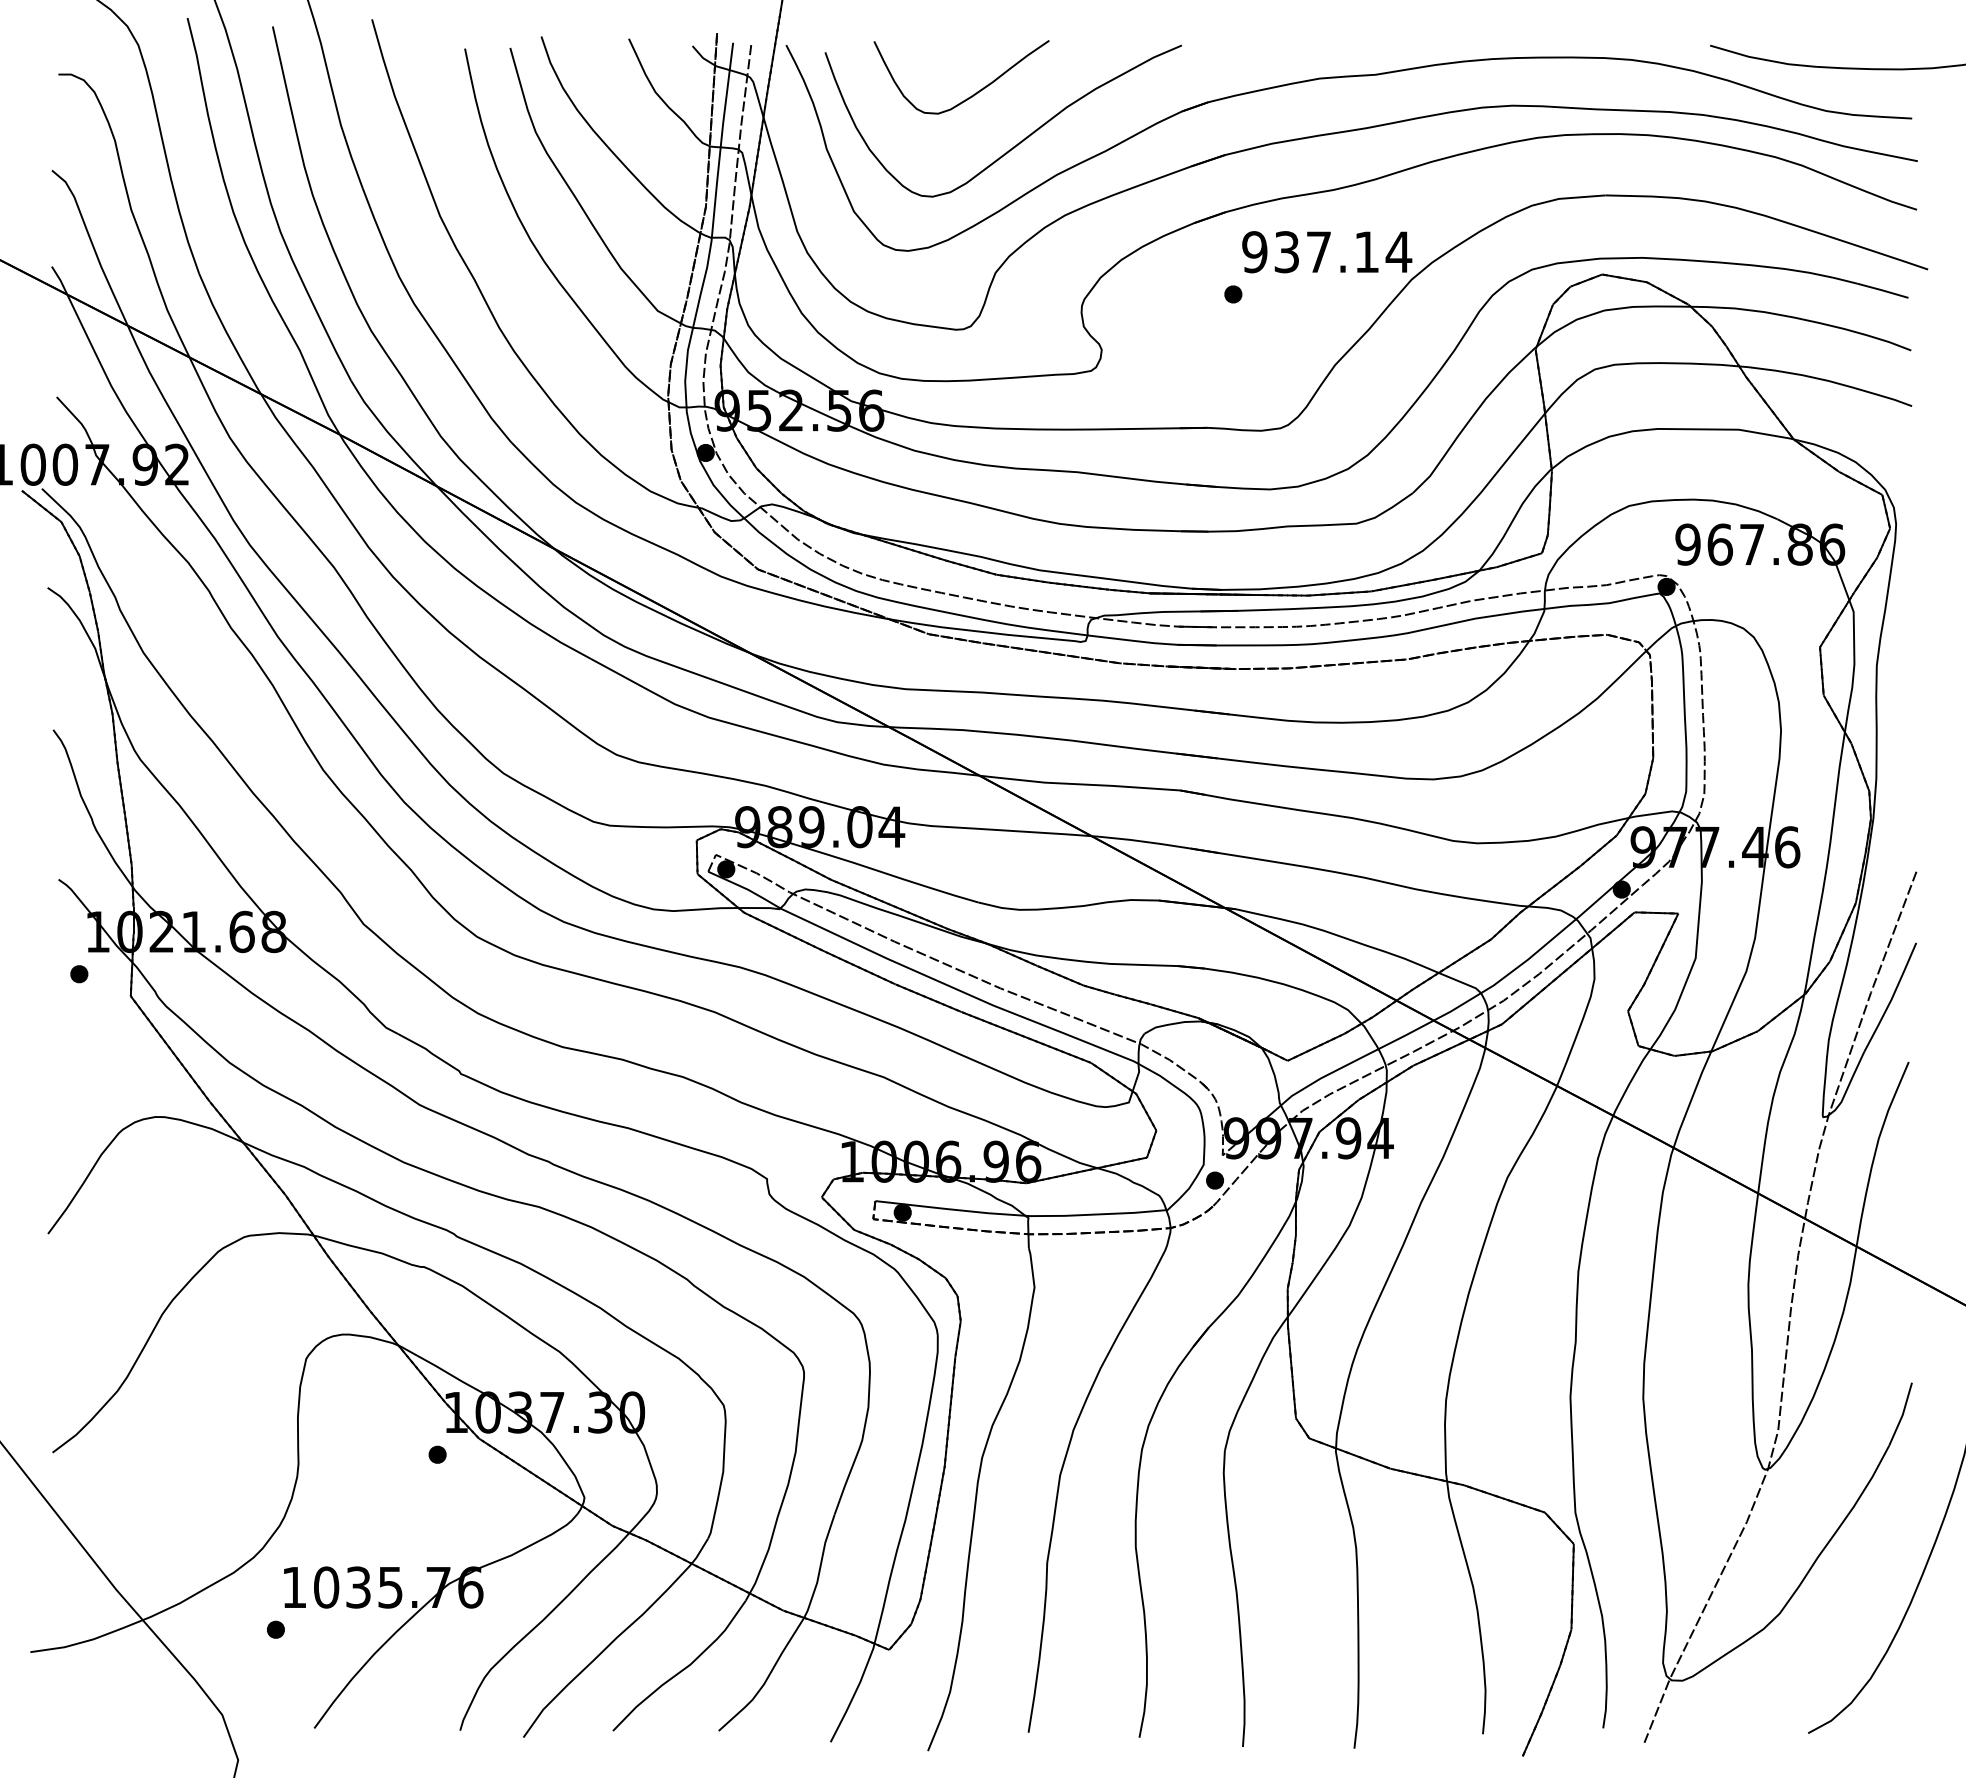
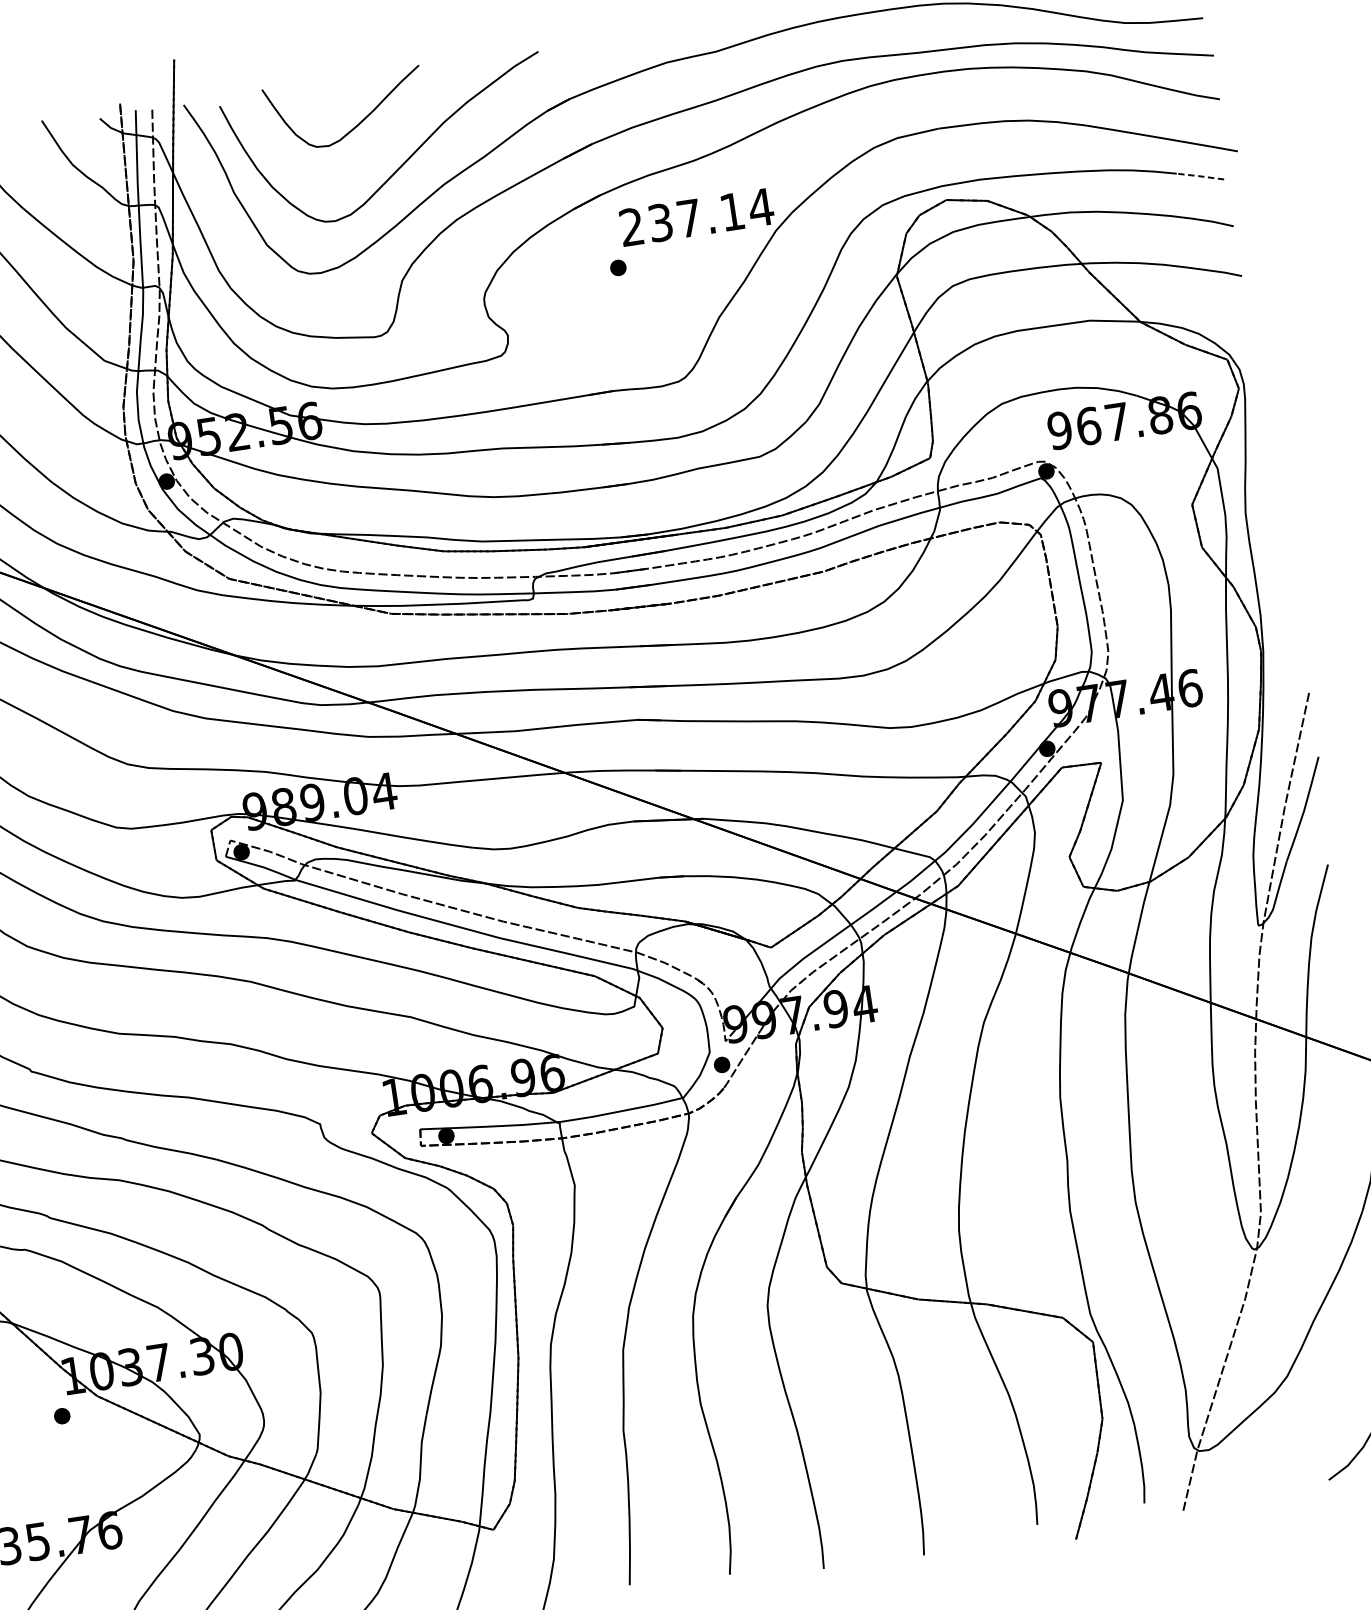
text: (1254, 252) -> (631, 227), 937.14 -> 237.14
line: (1882, 290) -> (1199, 176), solid -> dashed

